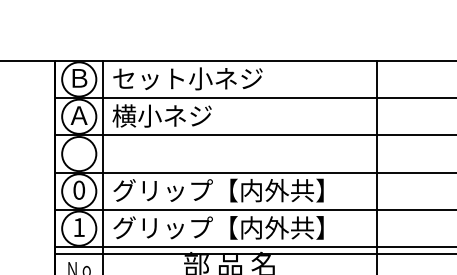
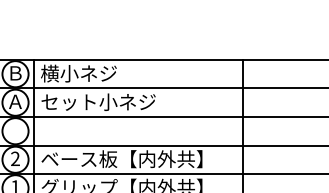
text: (187, 78) -> (98, 73), セット小ネジ -> 横小ネジ
text: (187, 115) -> (98, 101), 横小ネジ -> セット小ネジ
text: (79, 189) -> (15, 158), 0 -> 2
text: (162, 190) -> (79, 159), グリップ【内外共】 -> ベース板【内外共】

